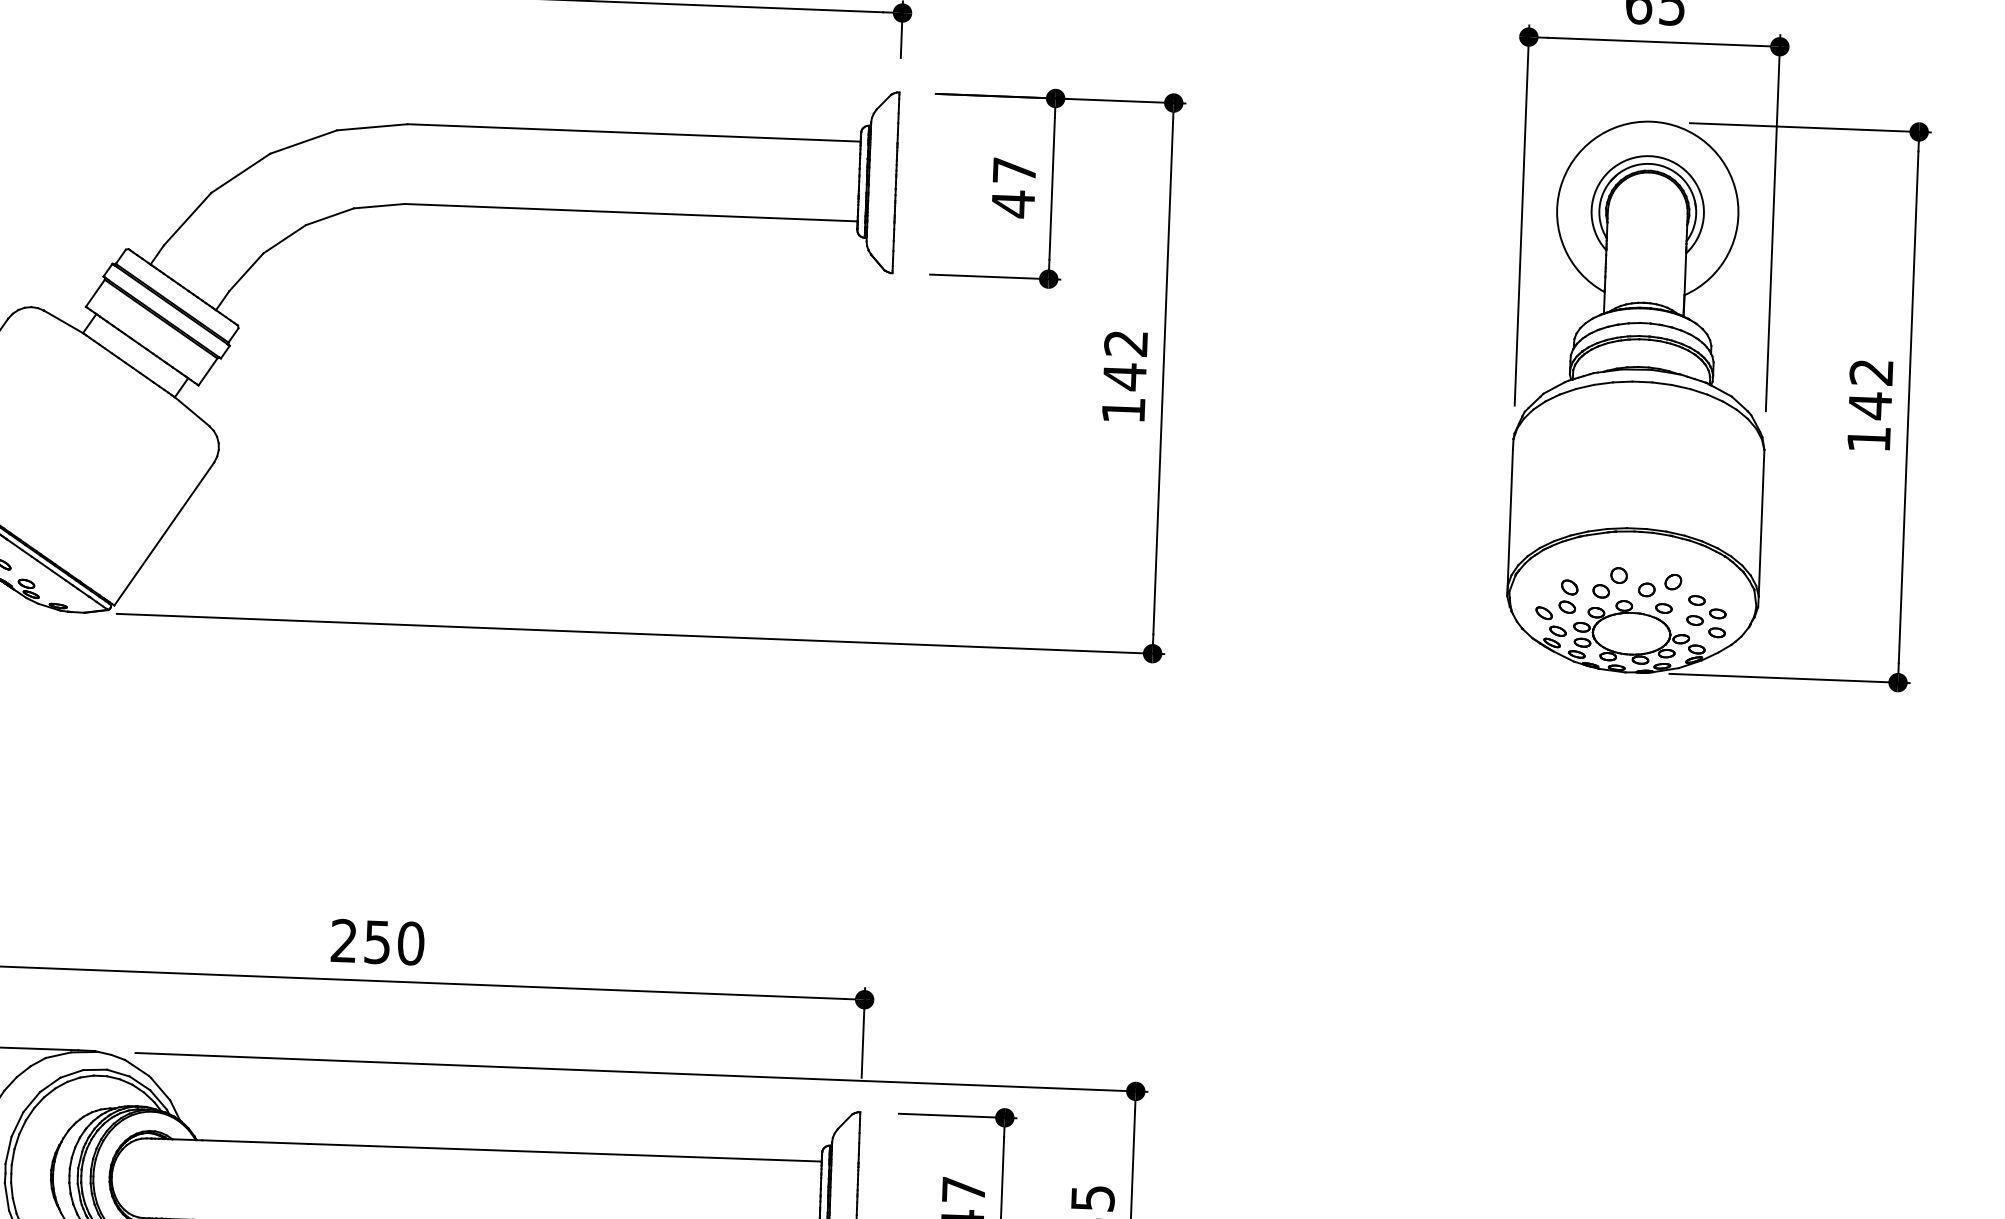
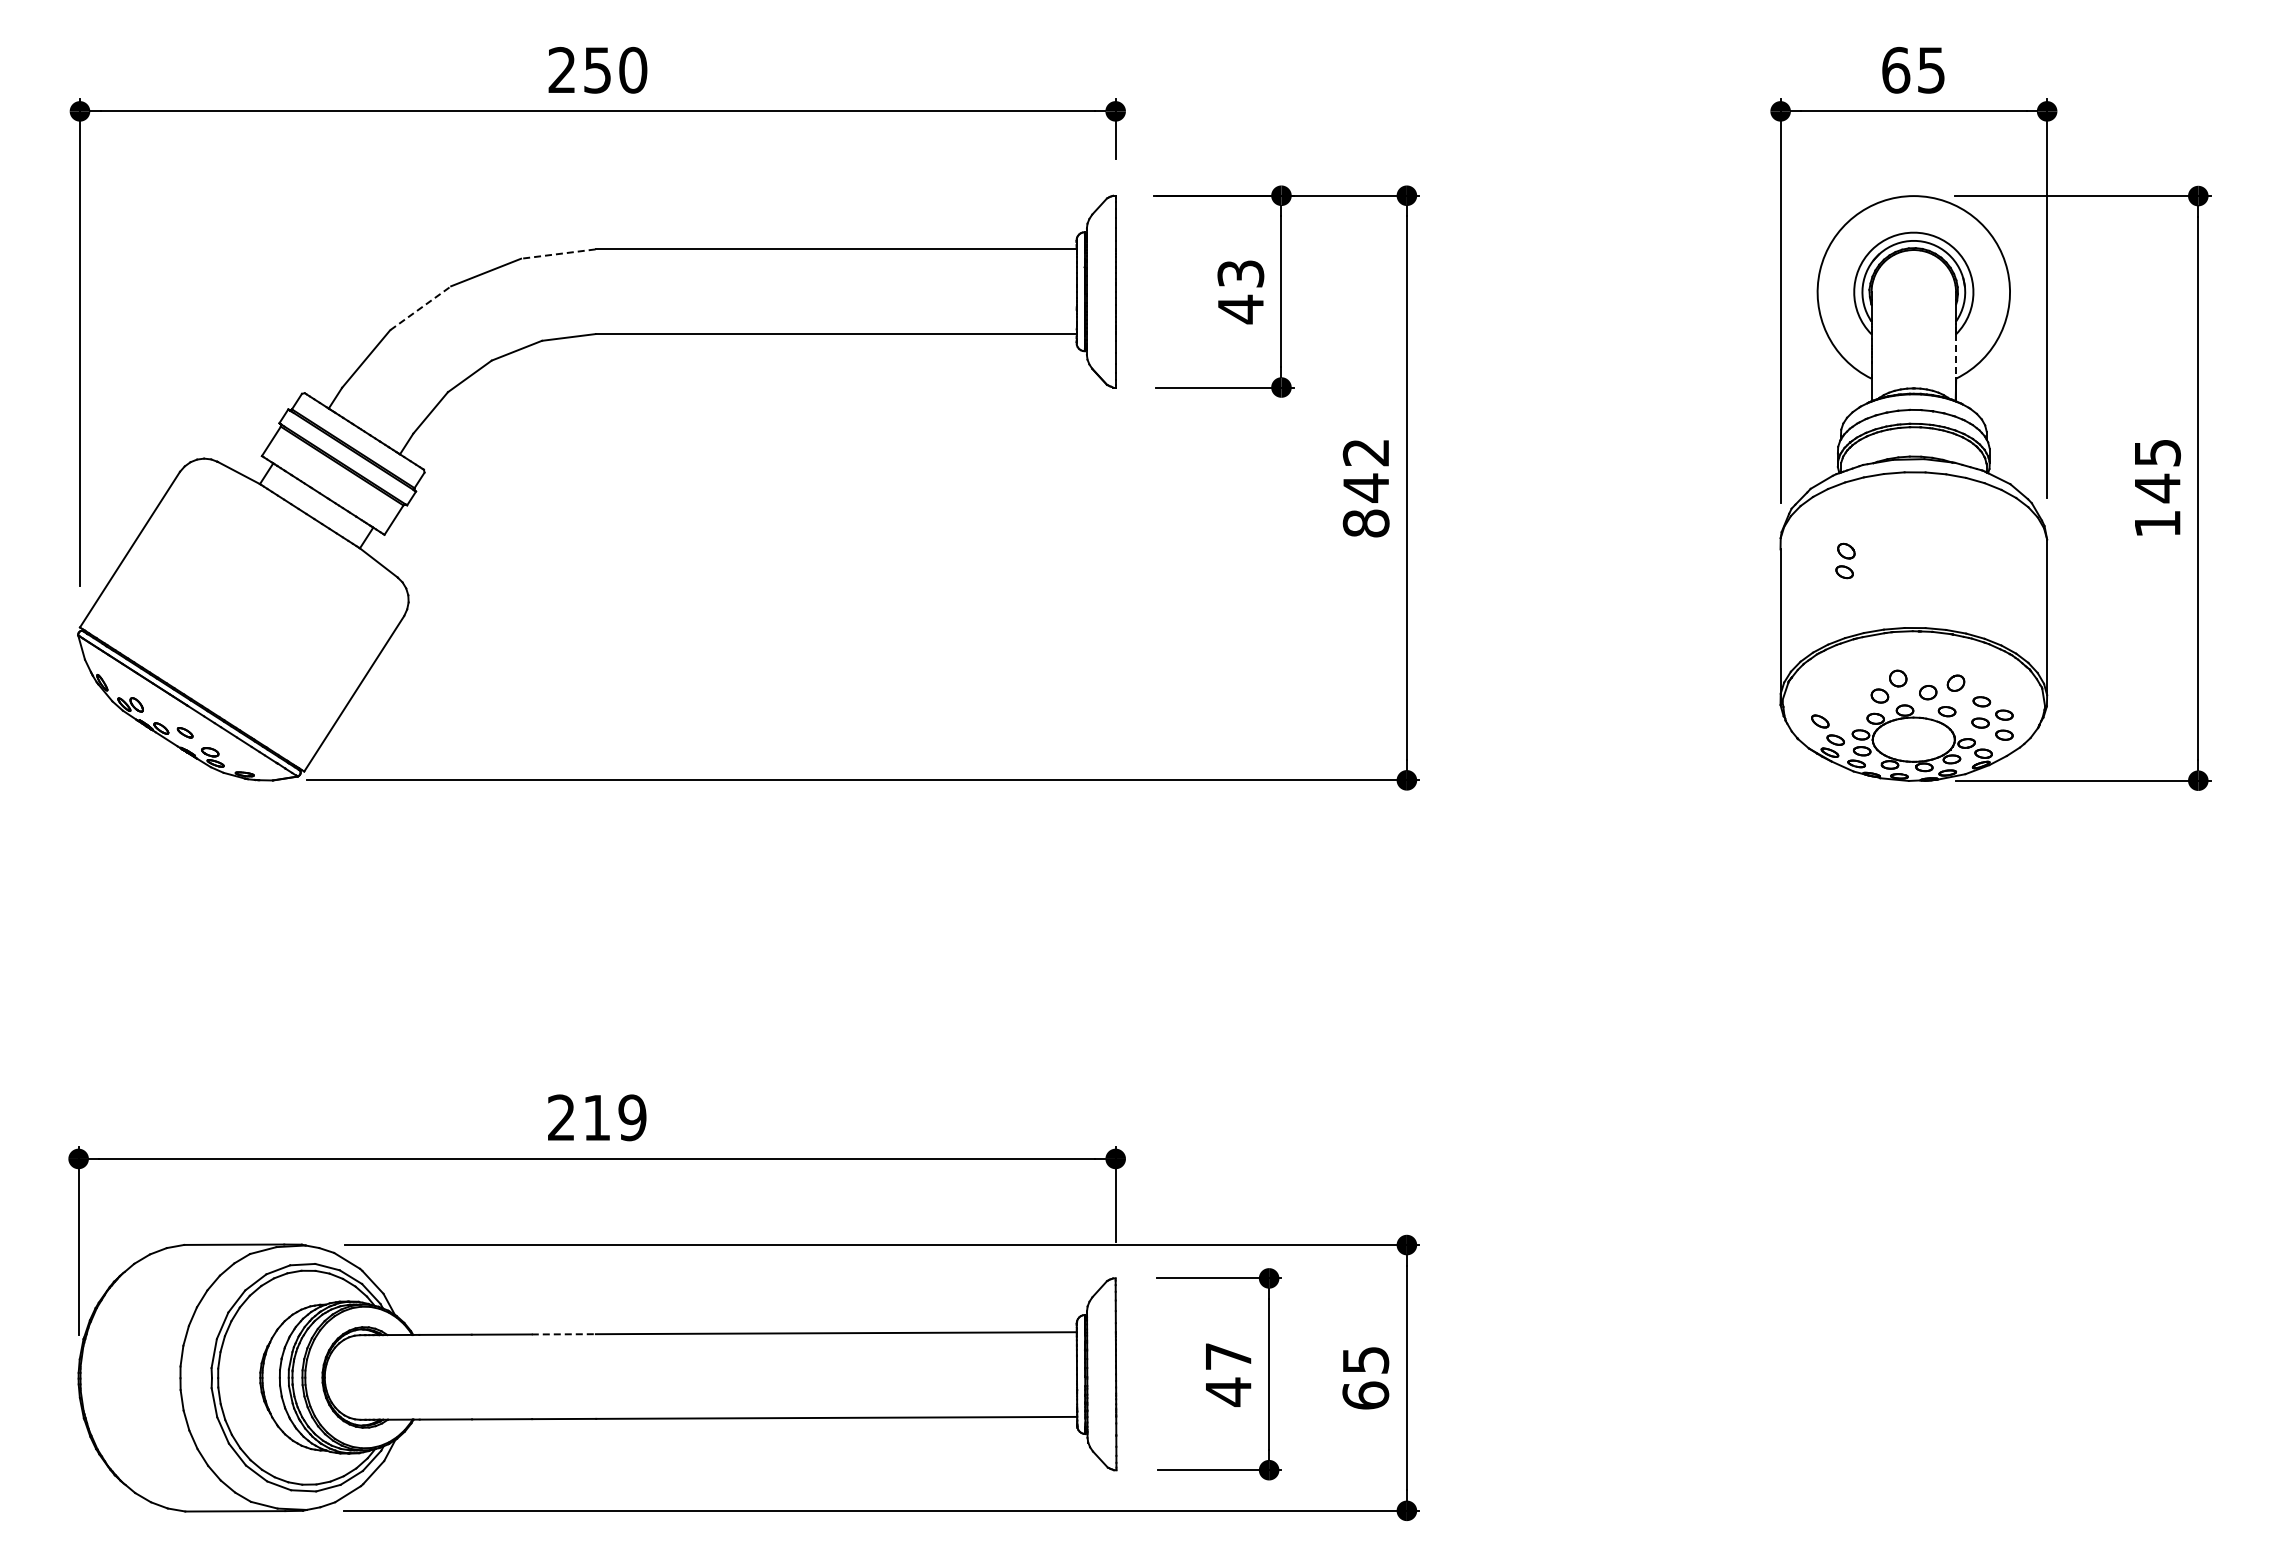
line: (372, 127) -> (558, 254), solid -> dashed
text: (1014, 170) -> (1240, 273), 47 -> 43
line: (240, 173) -> (420, 308), solid -> dashed
line: (1685, 274) -> (1956, 356), solid -> dashed
text: (1871, 372) -> (2157, 453), 142 -> 145
text: (1122, 410) -> (1365, 523), 142 -> 842
part: (1568, 596) -> (1845, 560), moved
text: (394, 942) -> (614, 1117), 250 -> 219
line: (339, 1145) -> (564, 1334), solid -> dashed

